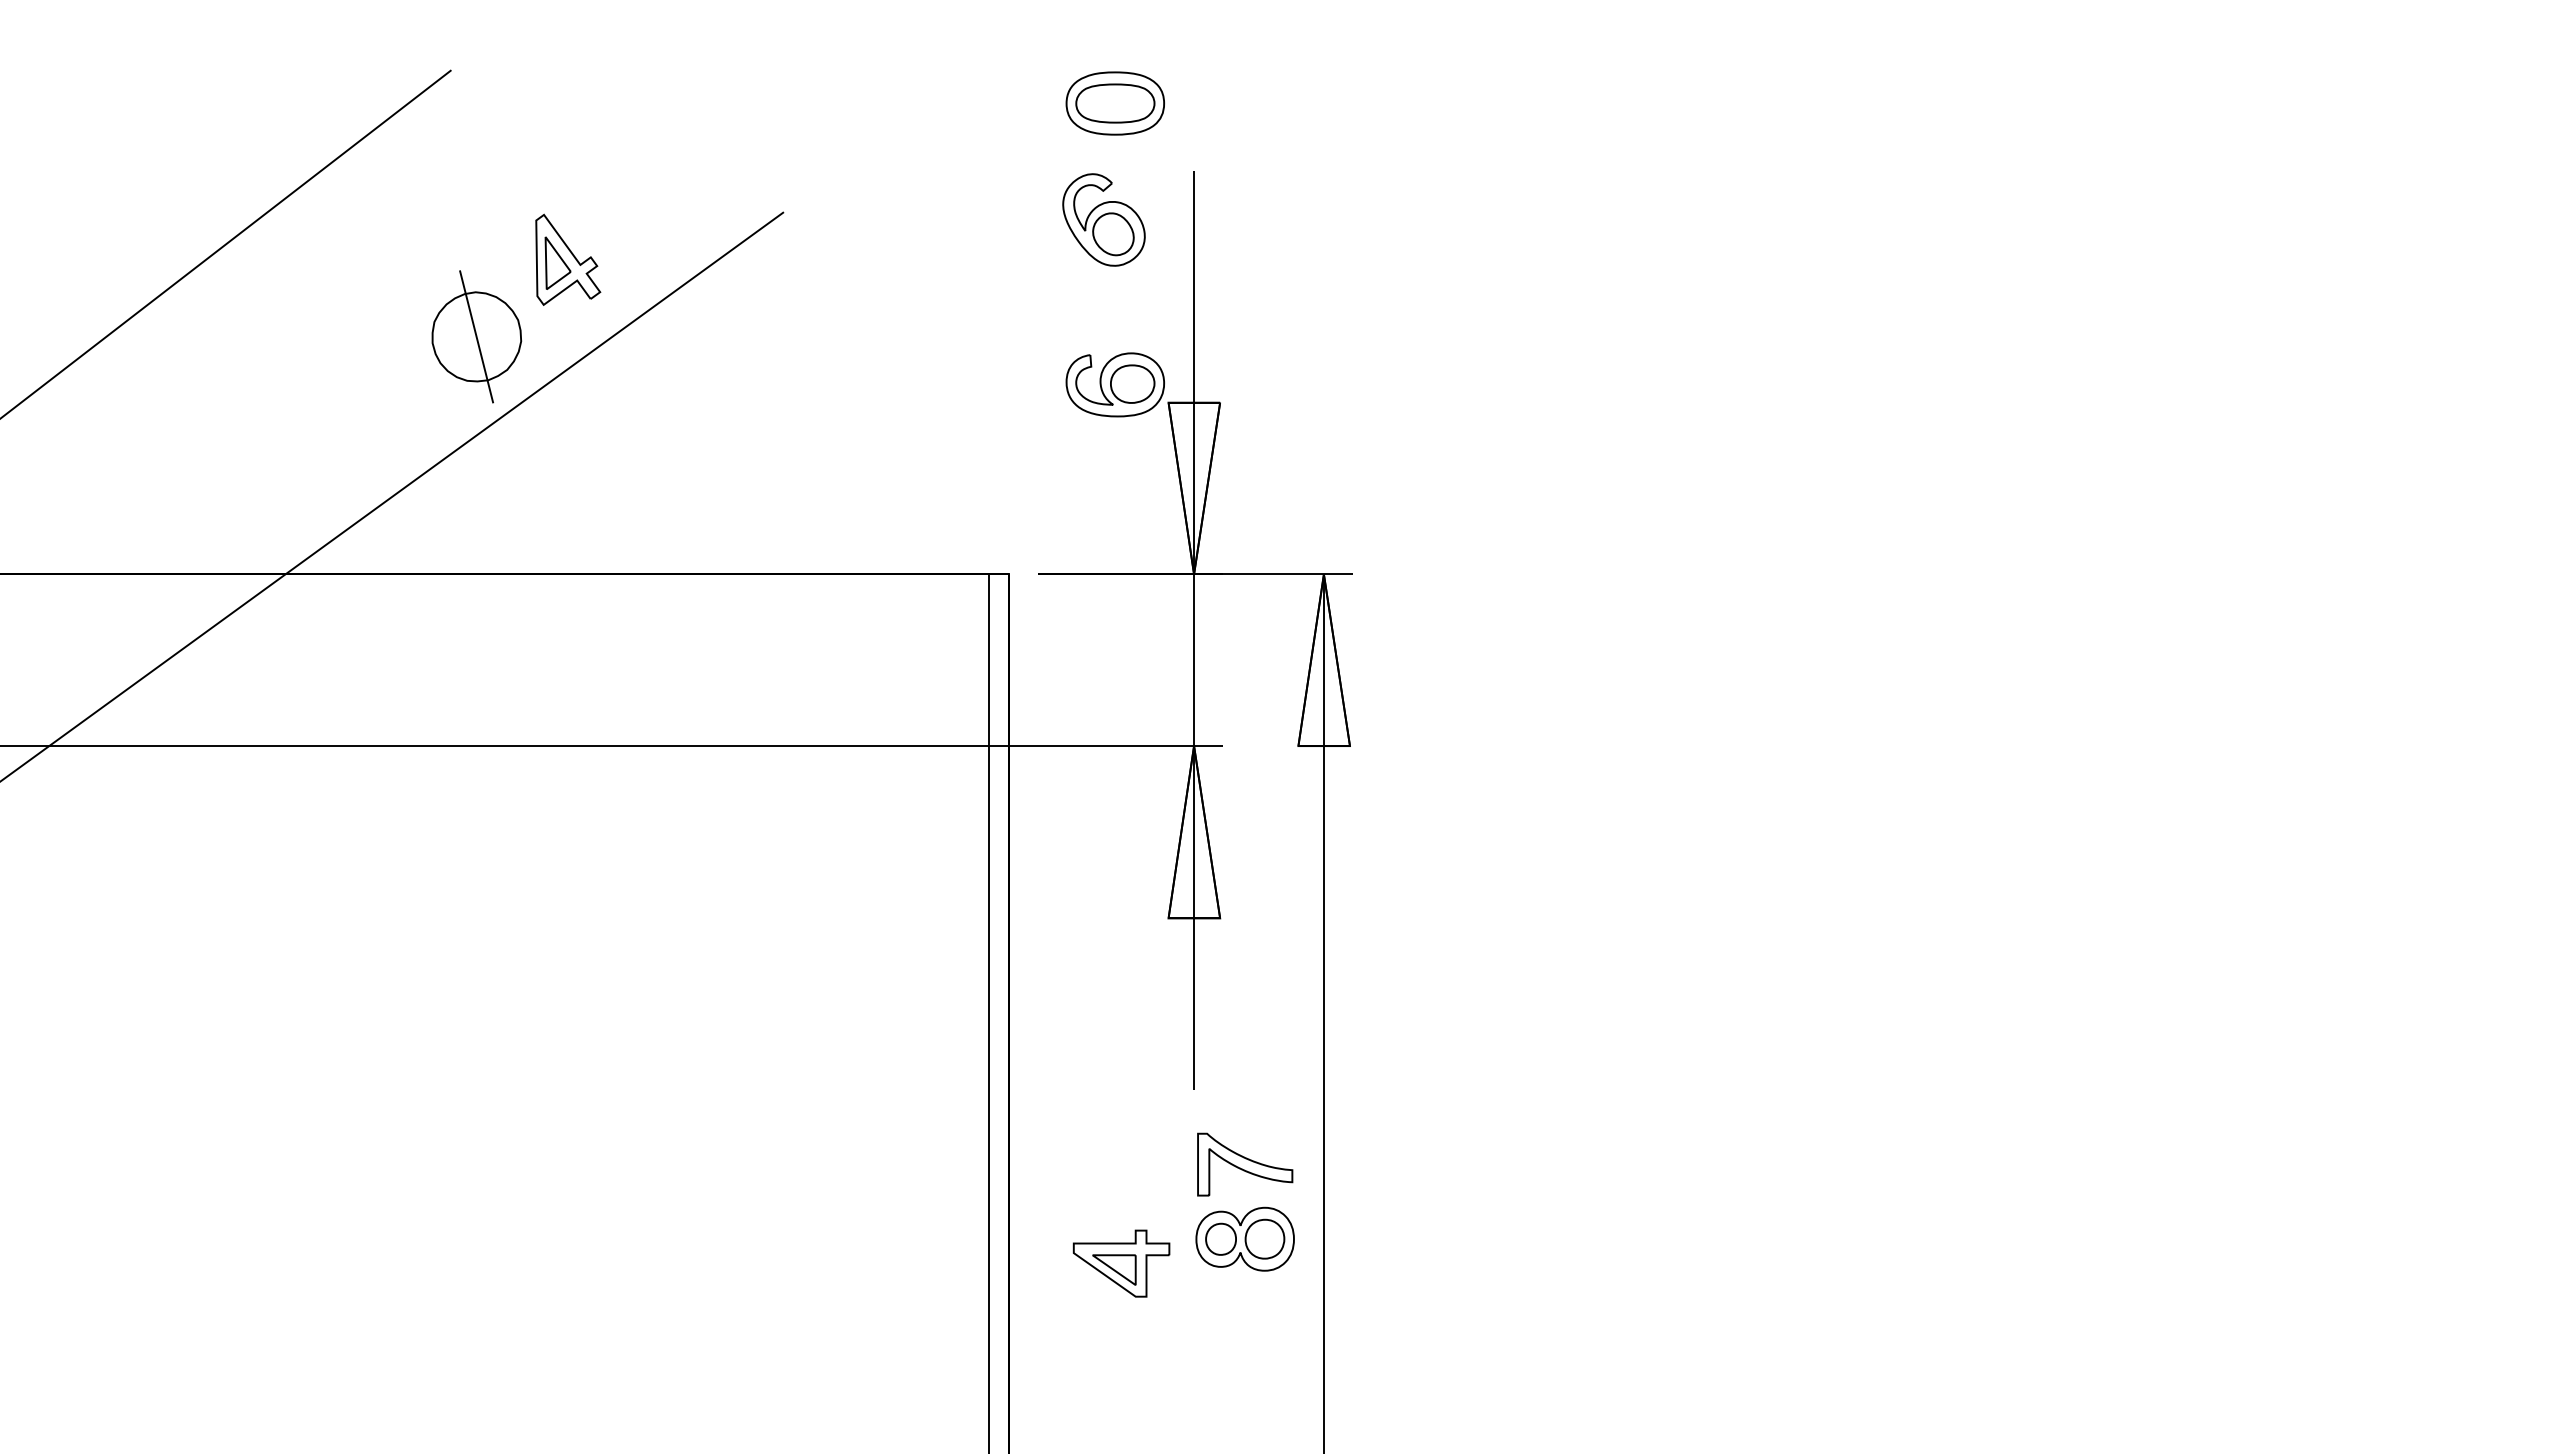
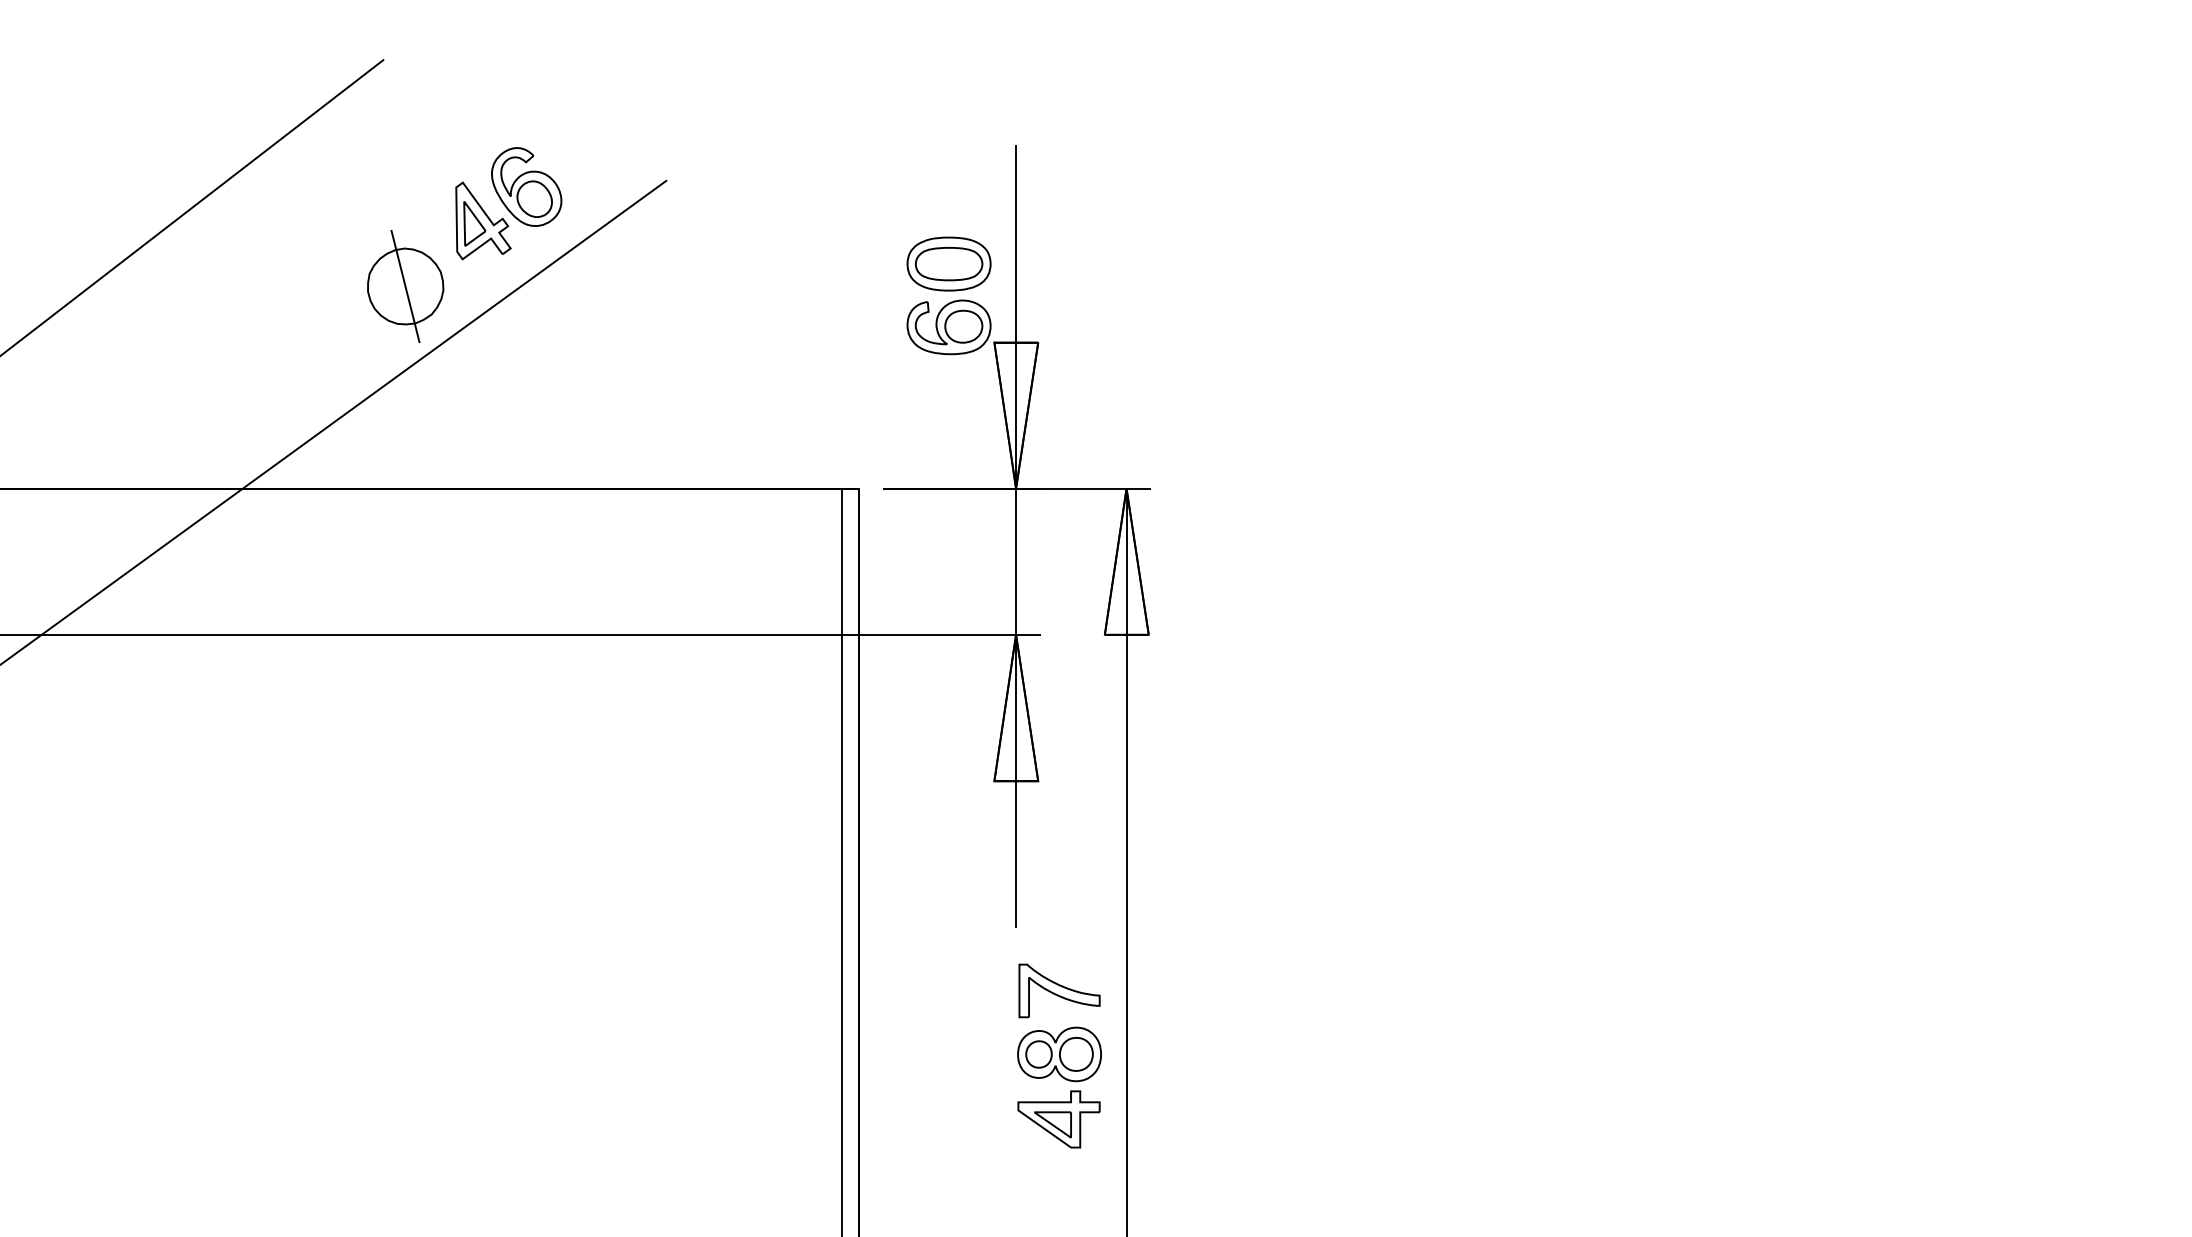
part: (1114, 103) -> (948, 264), moved
part: (1103, 219) -> (526, 186), moved
part: (1121, 1263) -> (1058, 1119), moved

